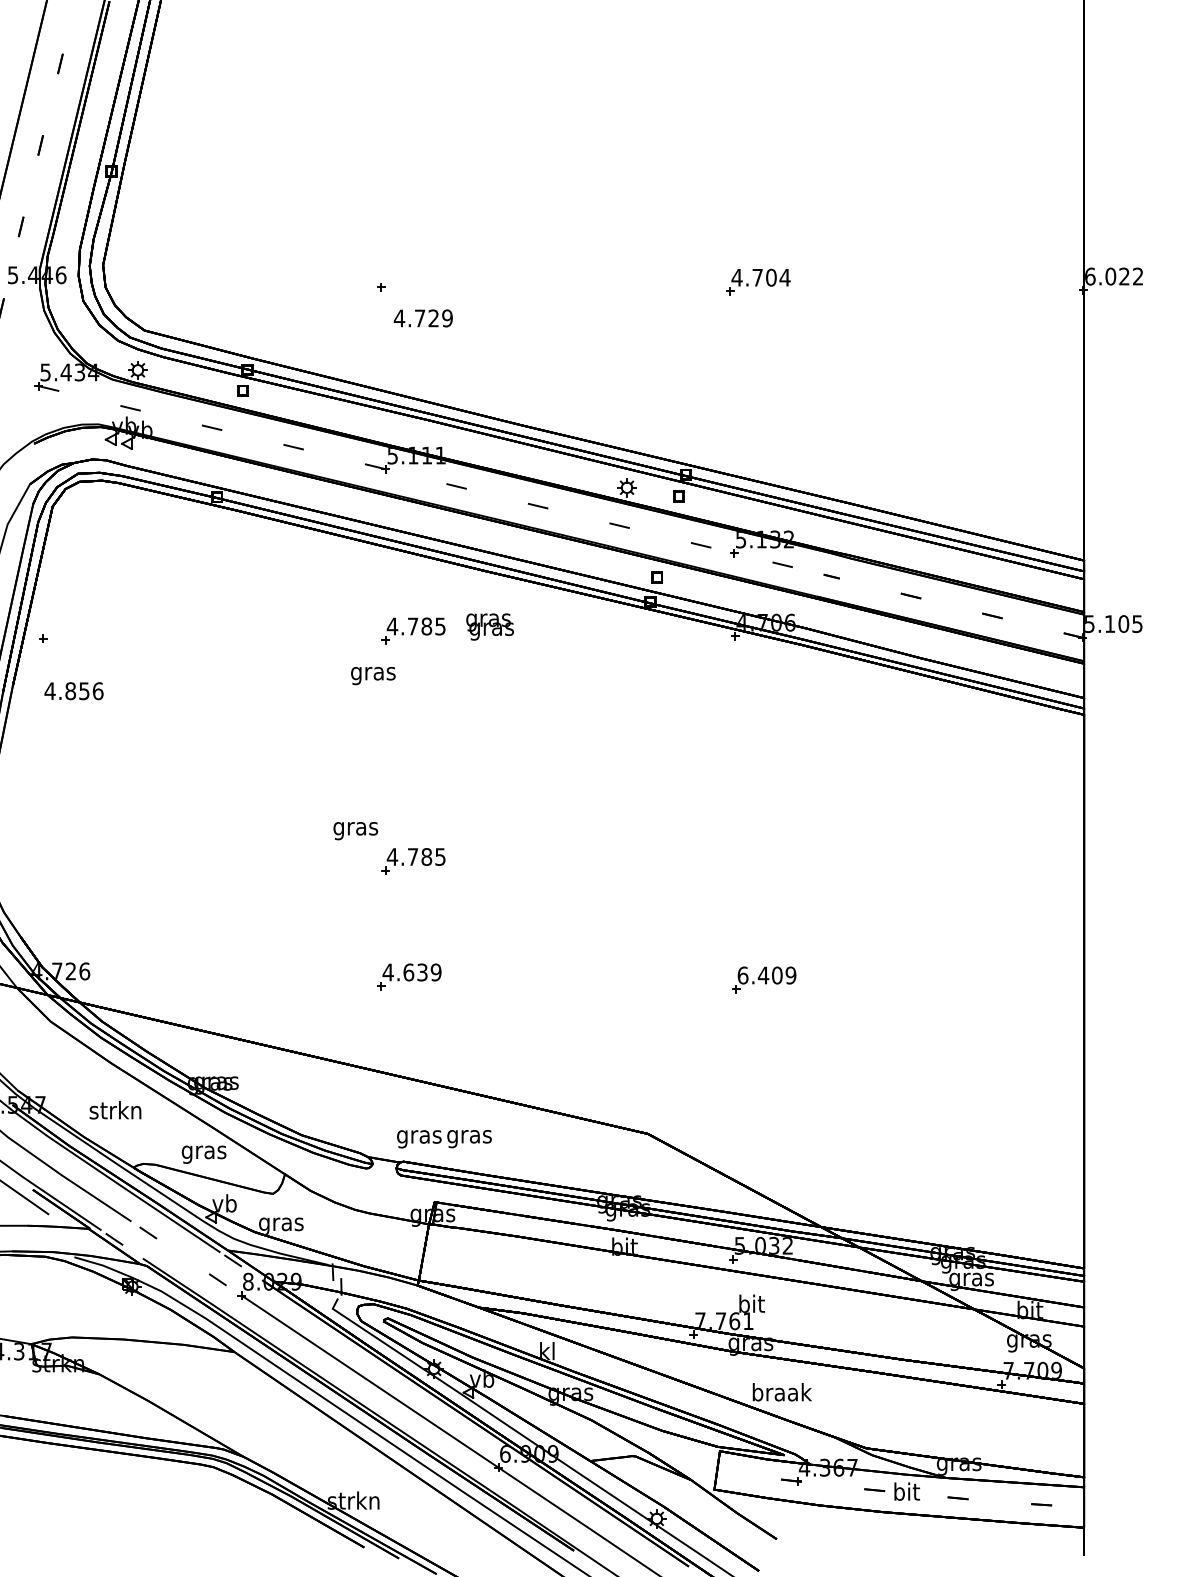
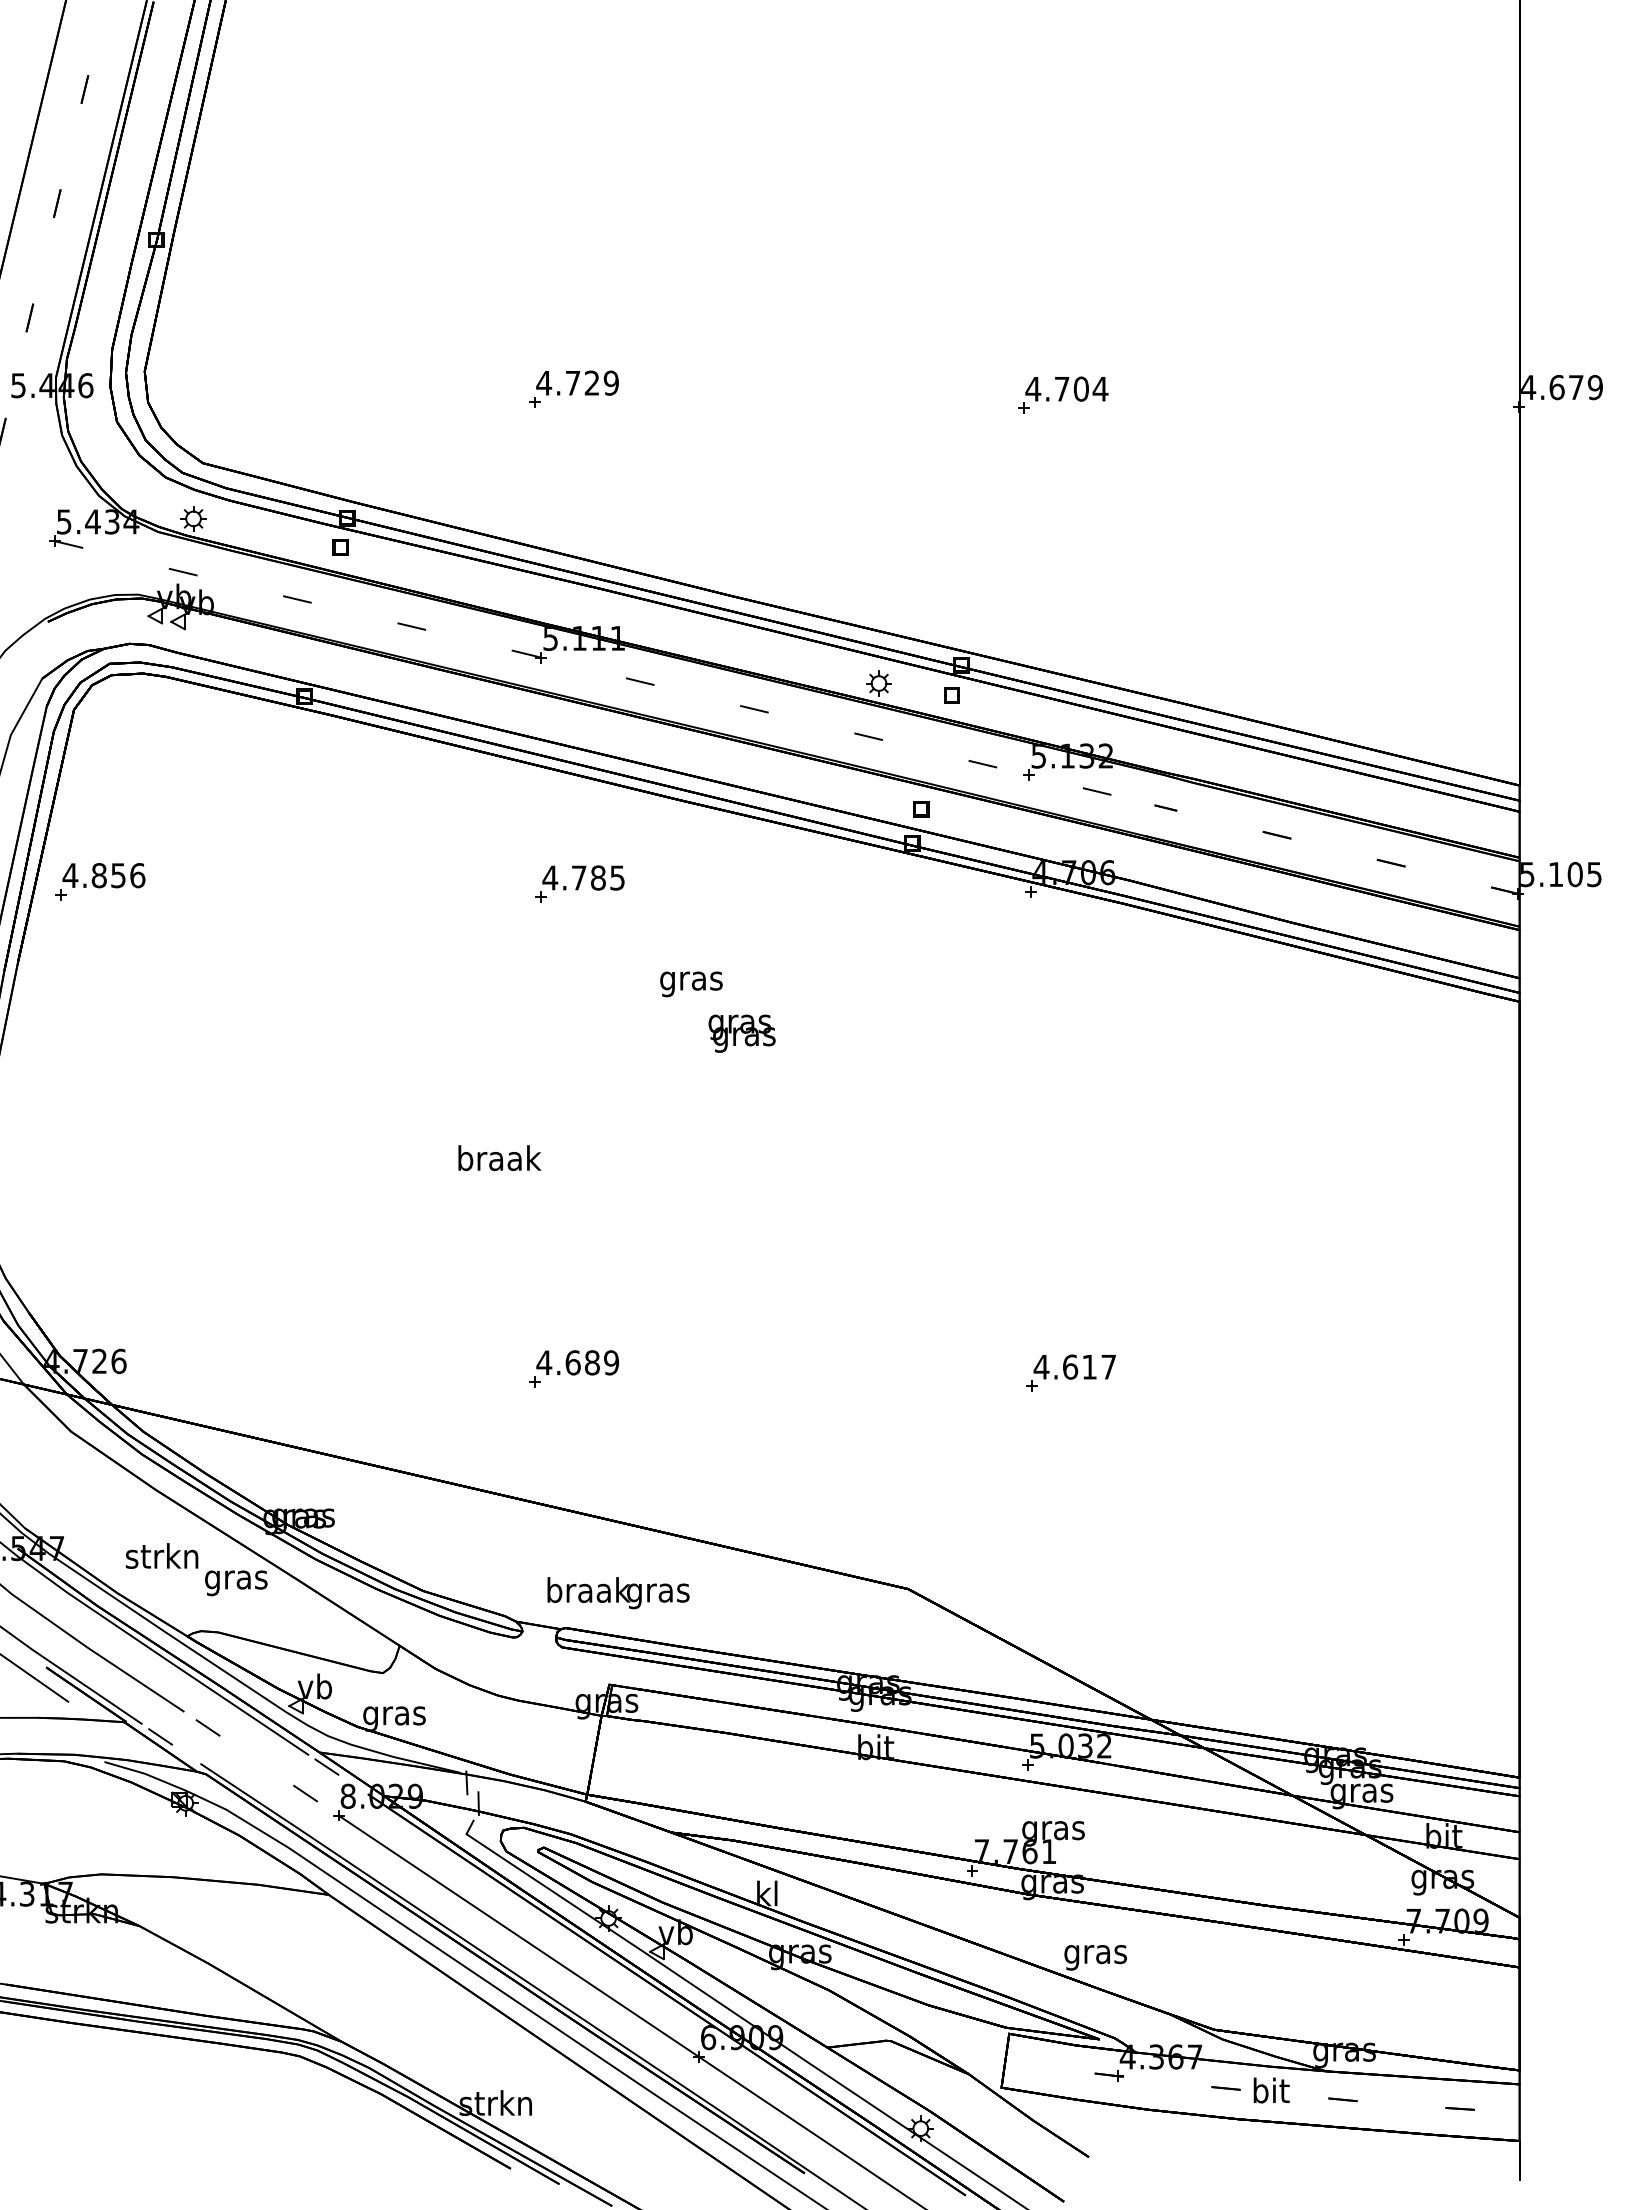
text: (1113, 276) -> (1561, 387), 6.022 -> 4.679
text: (423, 317) -> (577, 382), moved
text: (489, 626) -> (741, 1033), moved
text: (373, 676) -> (691, 984), moved
text: (73, 691) -> (103, 875), moved
text: (356, 828) -> (499, 1161), gras -> braak
part: (413, 860) -> (579, 1206), removed
text: (421, 972) -> (591, 1362), 4.639 -> 4.689
text: (766, 975) -> (1074, 1366), 6.409 -> 4.617
text: (419, 1137) -> (588, 1593), gras -> braak
text: (204, 1154) -> (236, 1583), moved
text: (751, 1306) -> (1053, 1830), bit -> gras
text: (782, 1394) -> (1096, 1954), braak -> gras

